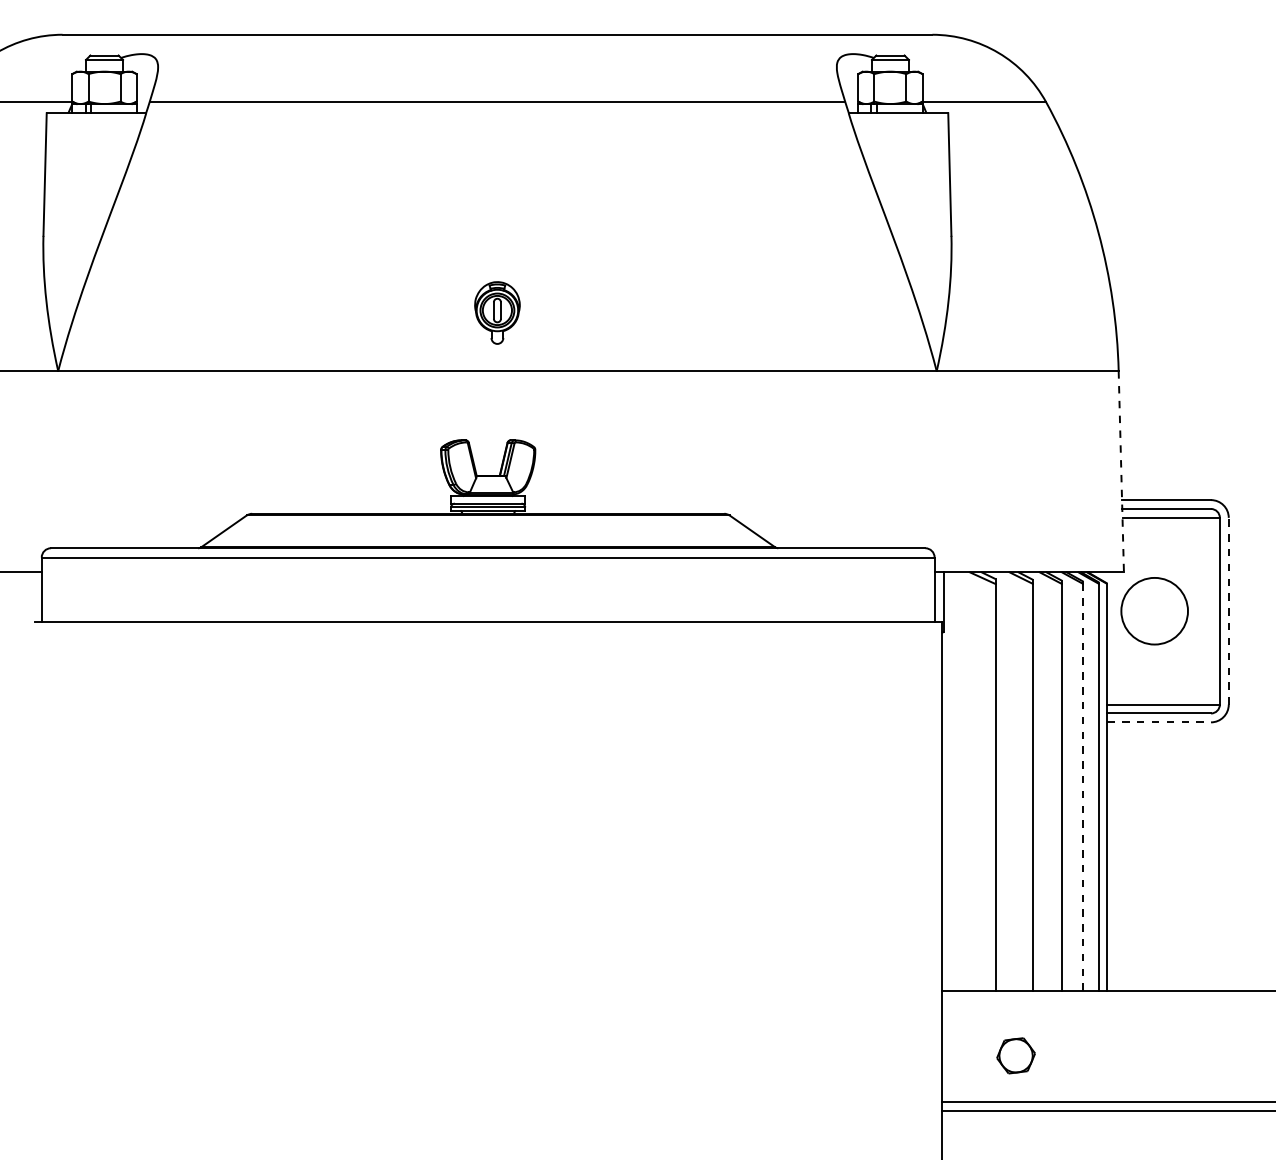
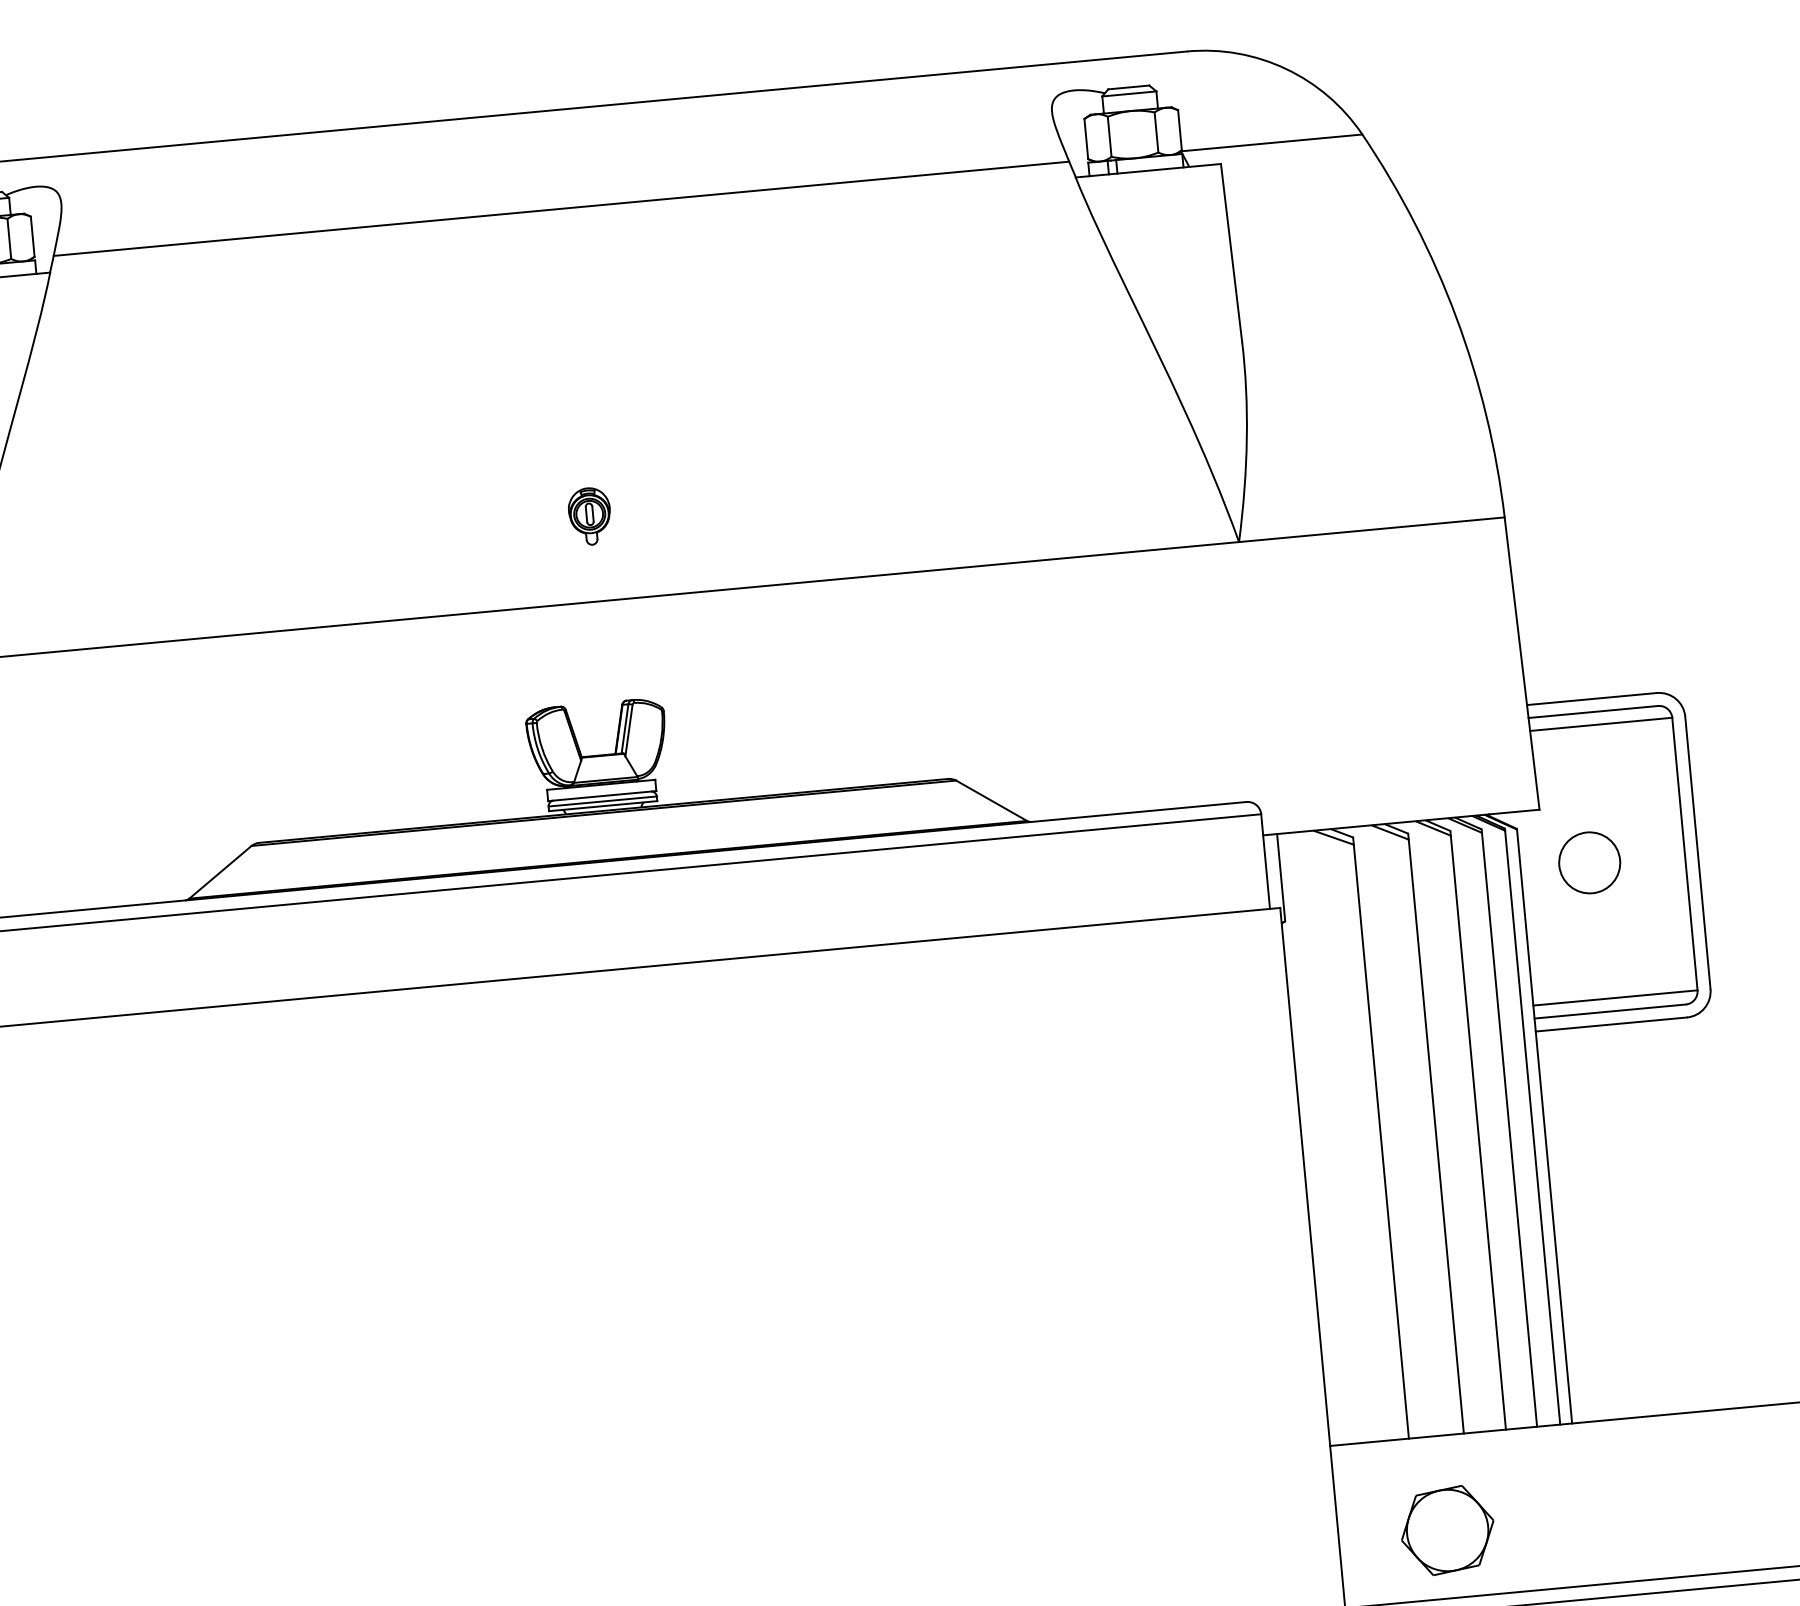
part: (497, 312) -> (589, 515), size x0.62
line: (1121, 472) -> (1522, 664), dashed -> solid
line: (1228, 610) -> (1697, 851), dashed -> solid
circle: (1154, 611) -> (1589, 863), size x0.62
line: (1159, 722) -> (1611, 1024), dashed -> solid
line: (1083, 786) -> (1509, 1128), dashed -> solid
part: (1015, 1055) -> (1446, 1530), size x1.67

